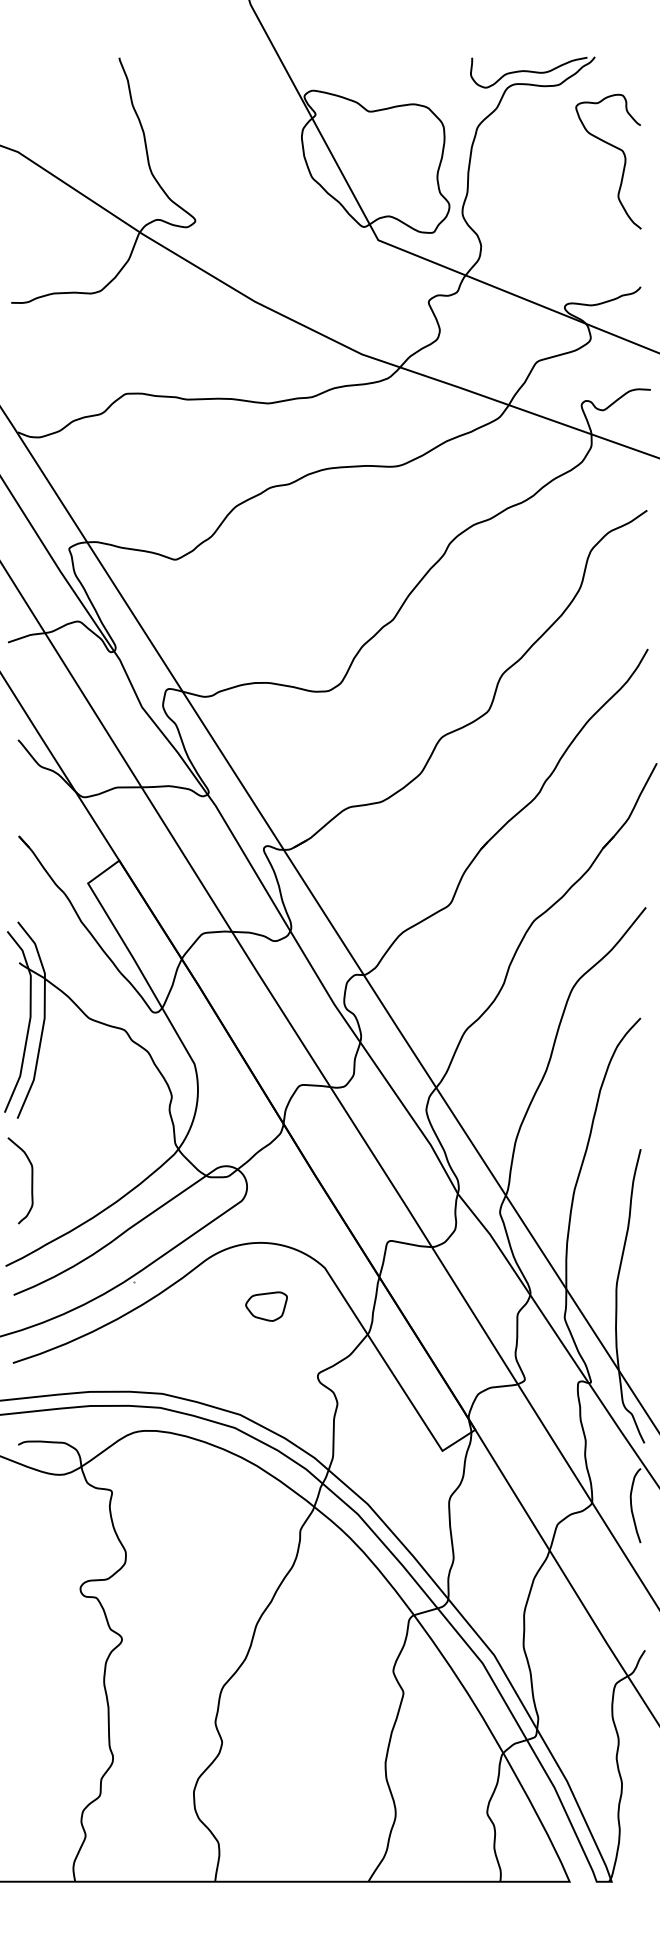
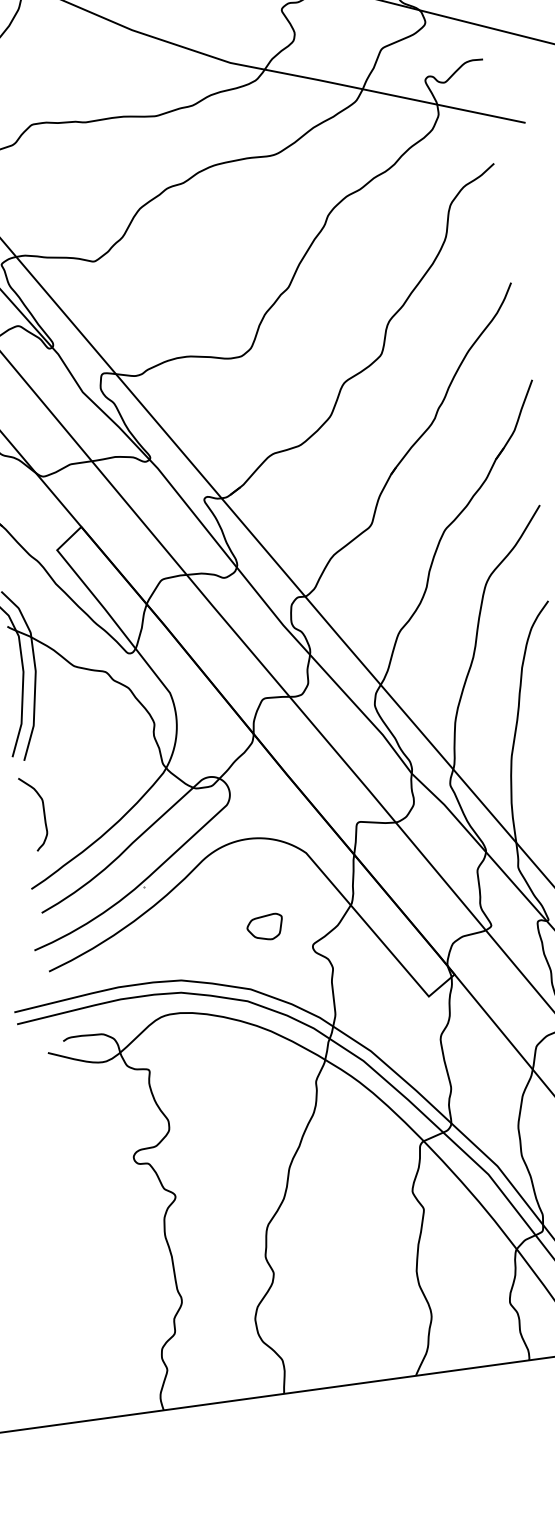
part: (266, 1306) -> (265, 927), moved

